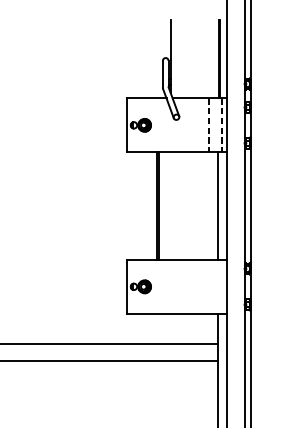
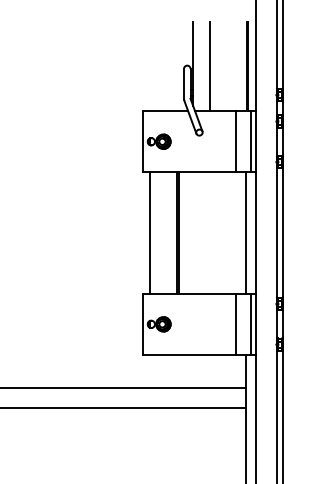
line: (186, 58) -> (210, 66), added
line: (209, 126) -> (236, 142), dashed -> solid
line: (221, 126) -> (250, 142), dashed -> solid
line: (133, 205) -> (150, 232), added
line: (209, 286) -> (236, 323), added
line: (221, 286) -> (250, 323), added

